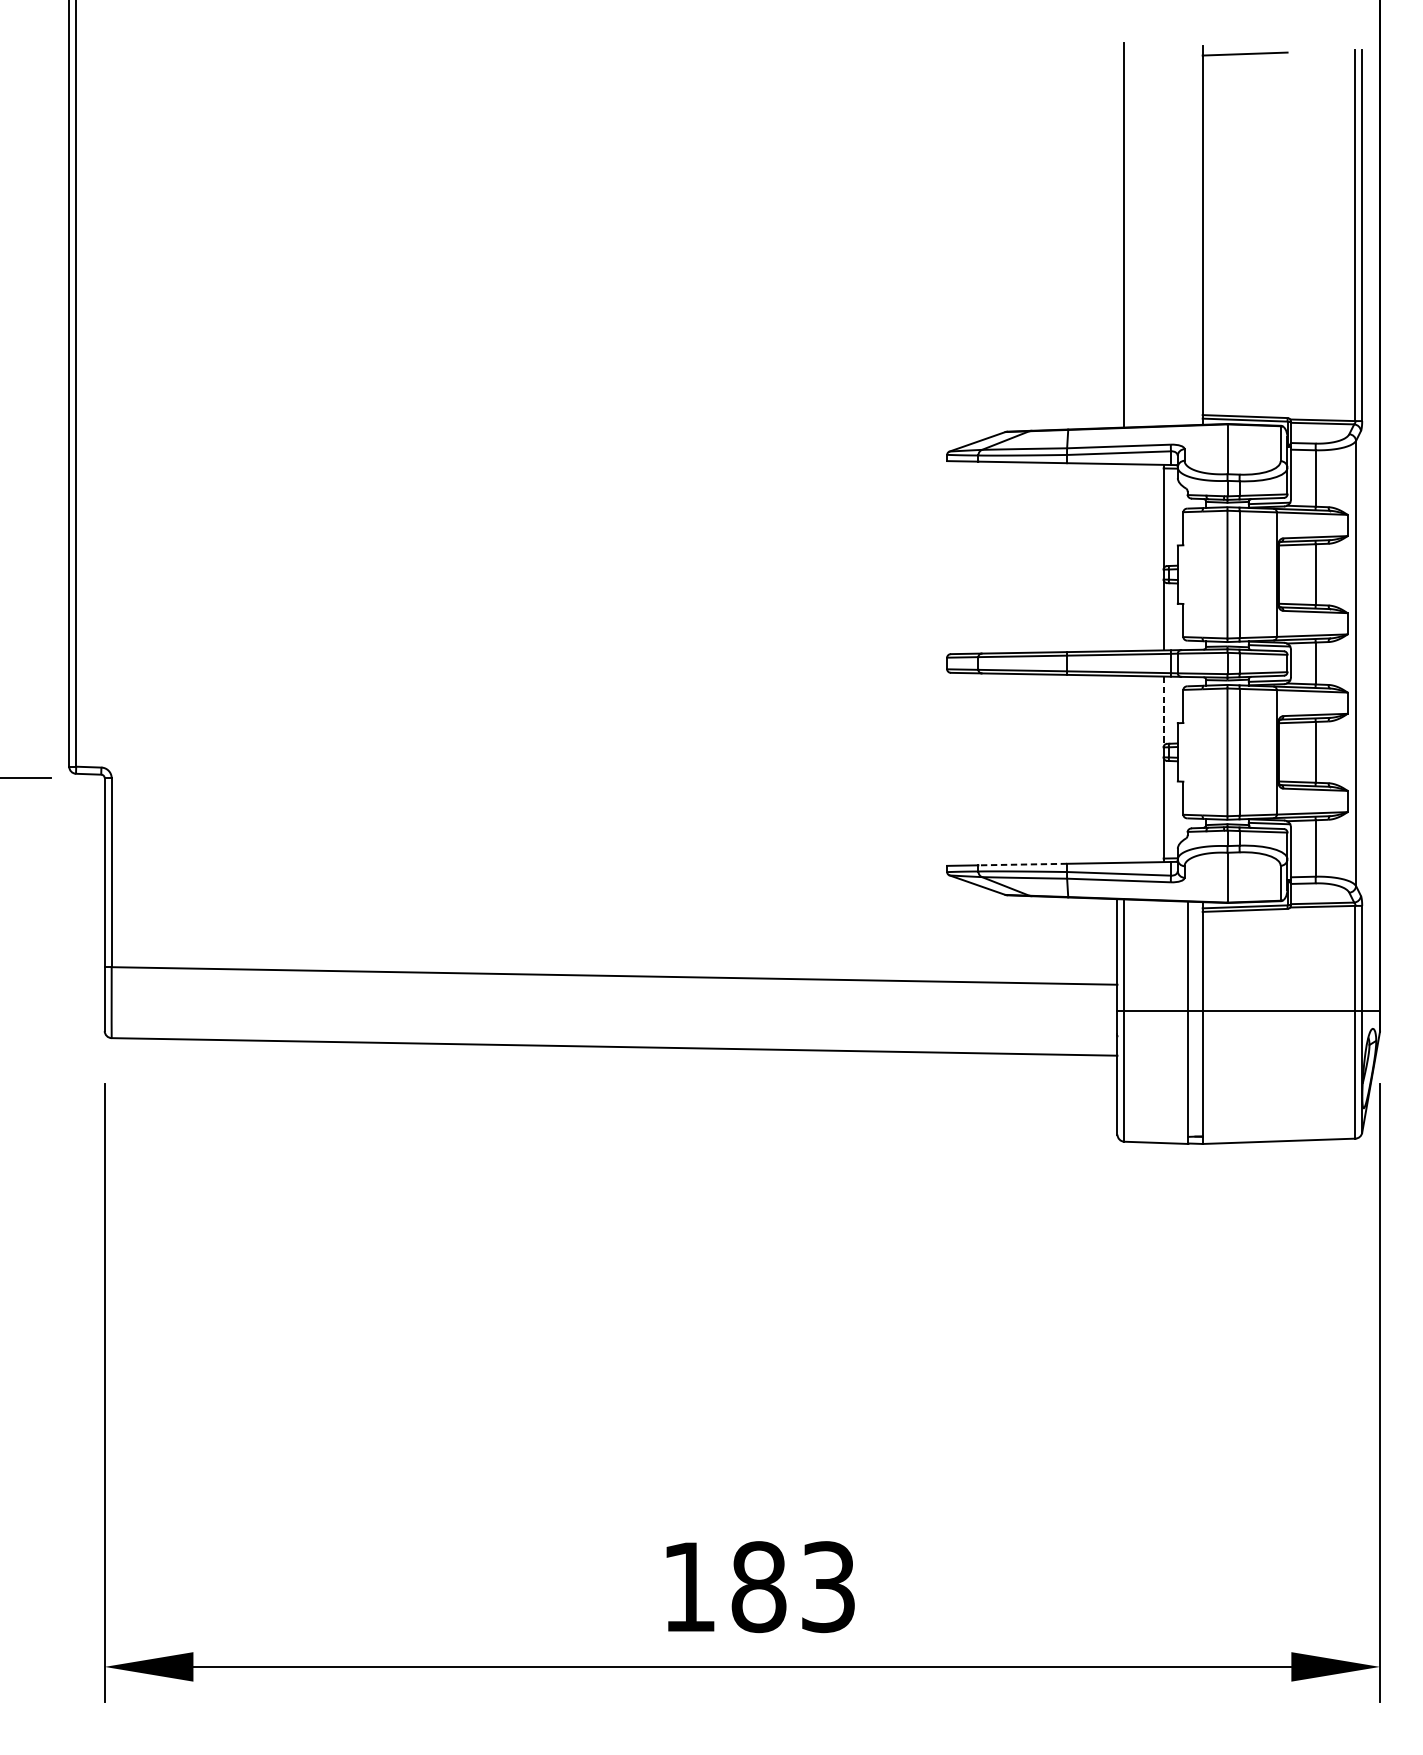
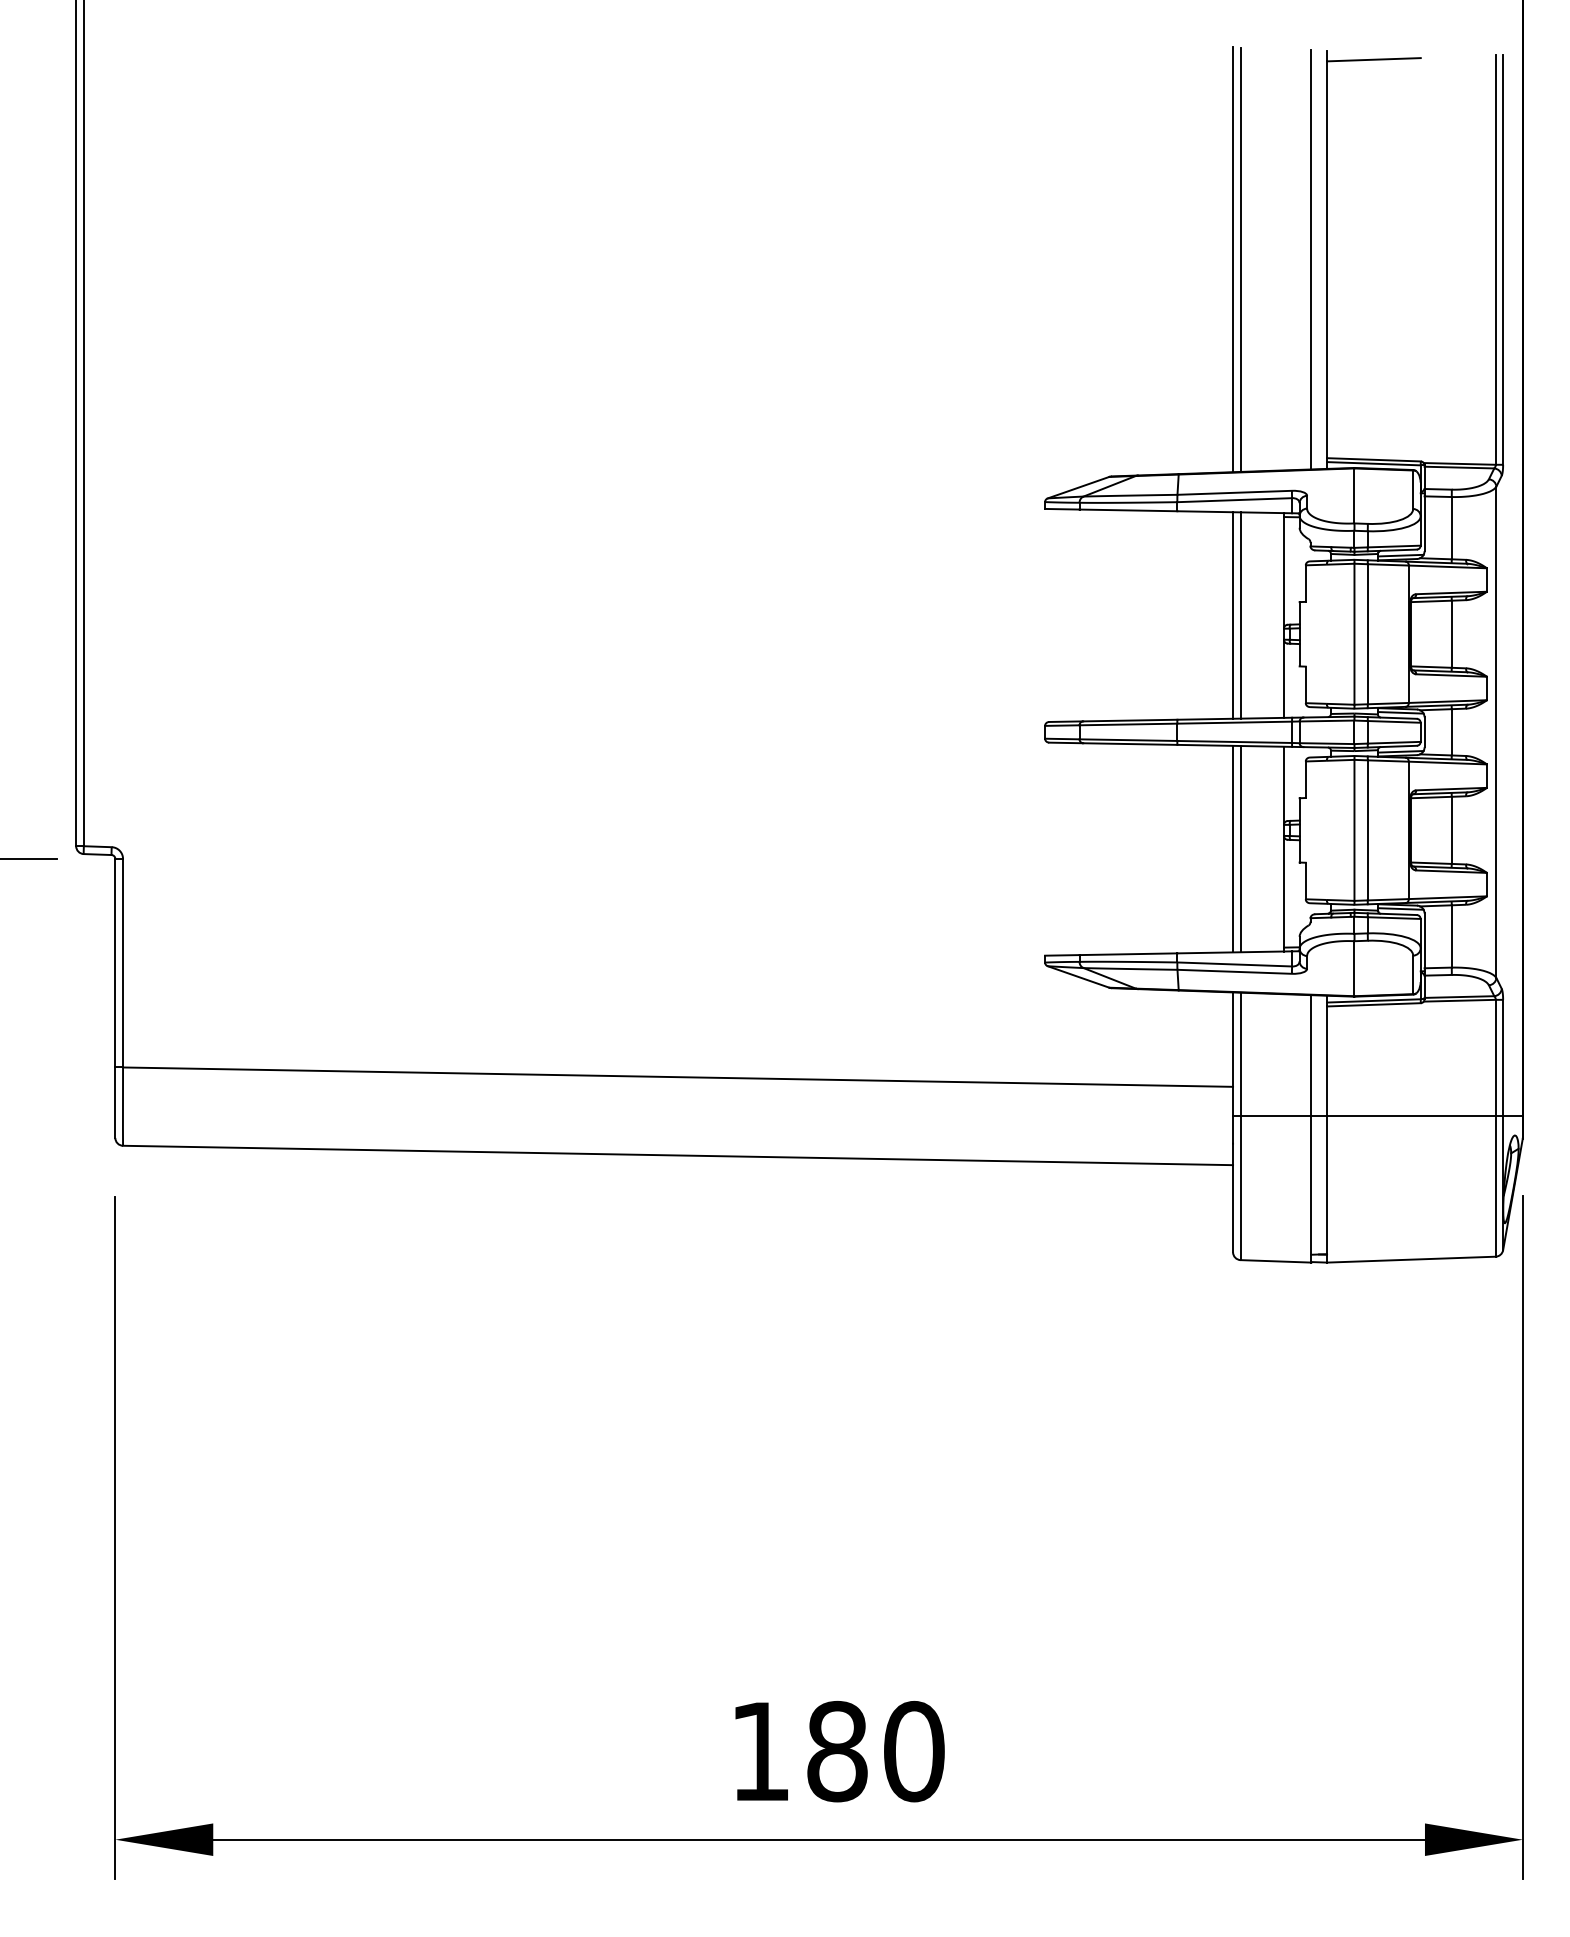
line: (1117, 235) -> (1233, 259), added
line: (1188, 235) -> (1311, 259), added
line: (1117, 557) -> (1233, 615), added
line: (1124, 557) -> (1240, 615), added
line: (1163, 712) -> (1283, 786), dashed -> solid
line: (1117, 768) -> (1233, 848), added
line: (1124, 769) -> (1240, 849), added
line: (1022, 864) -> (1128, 954), dashed -> solid
text: (828, 1586) -> (914, 1751), 183 -> 180

